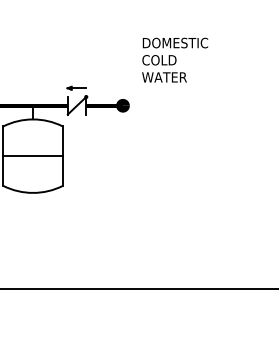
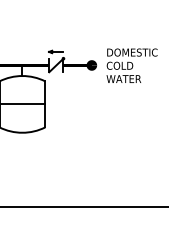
text: (175, 59) -> (132, 65), moved

